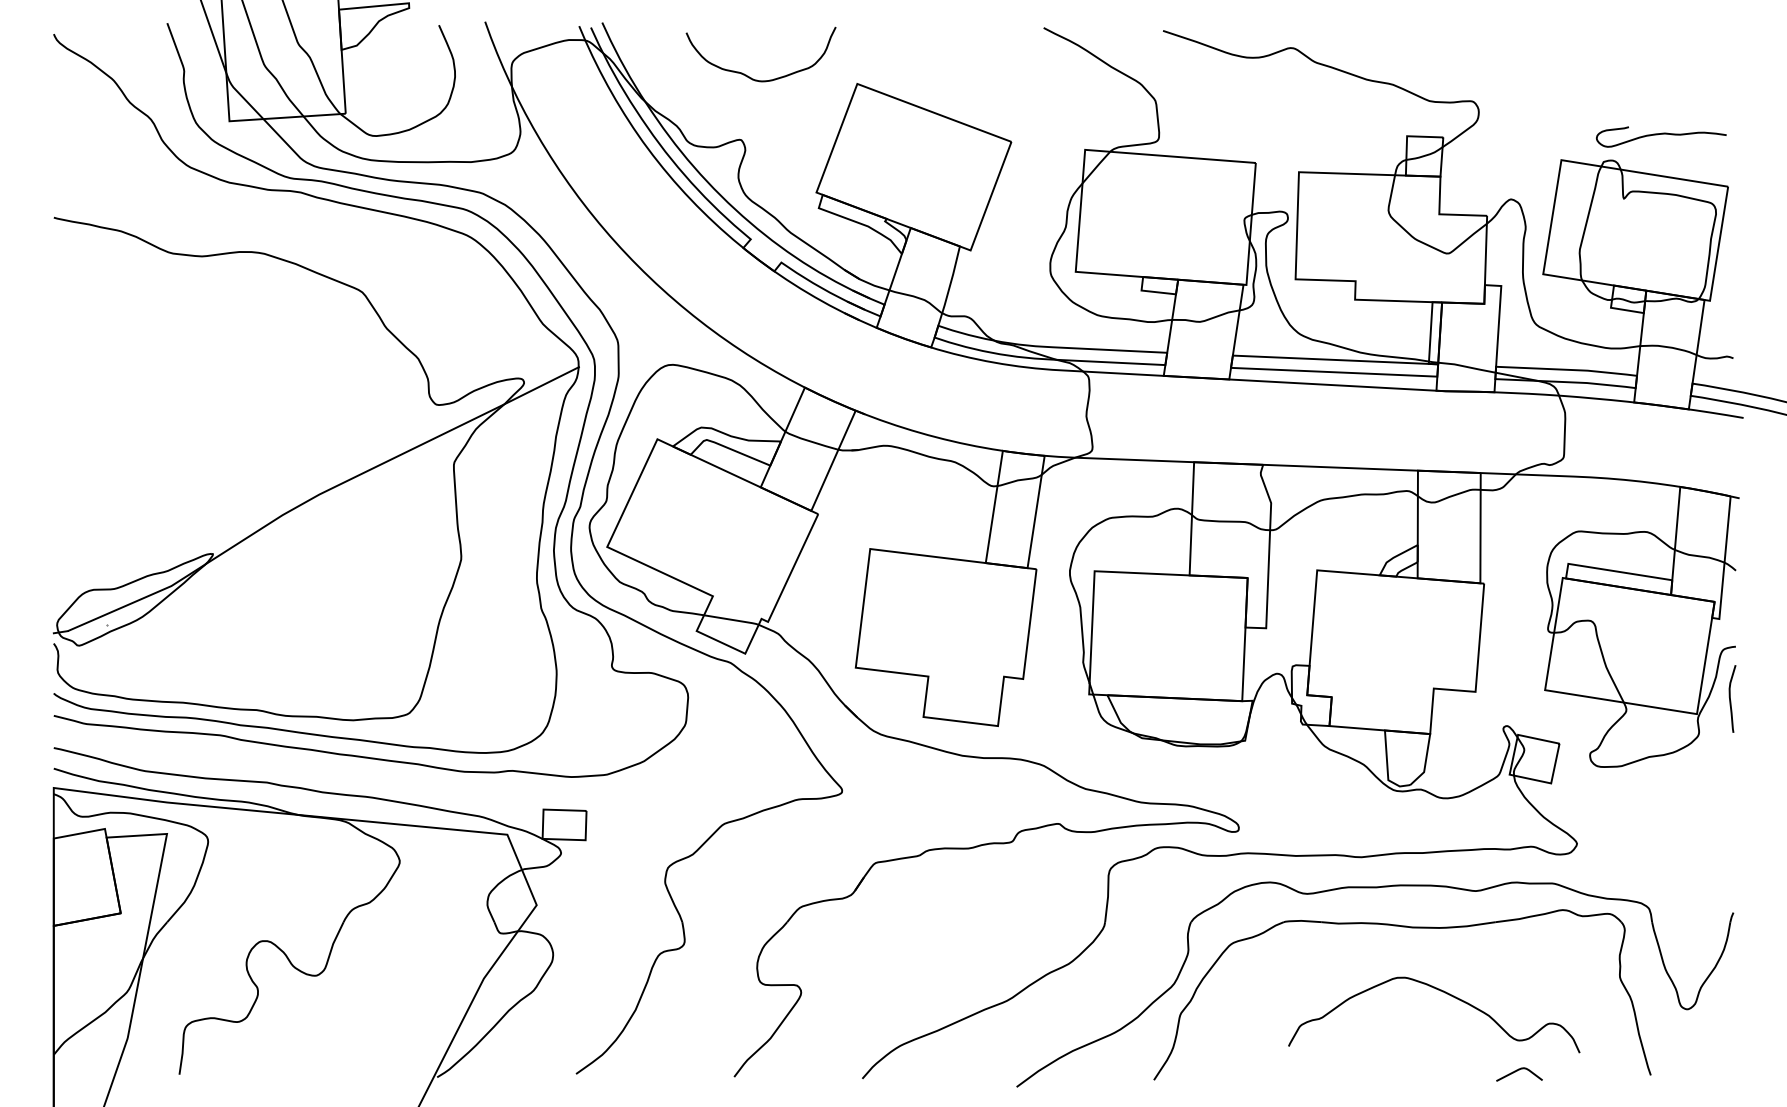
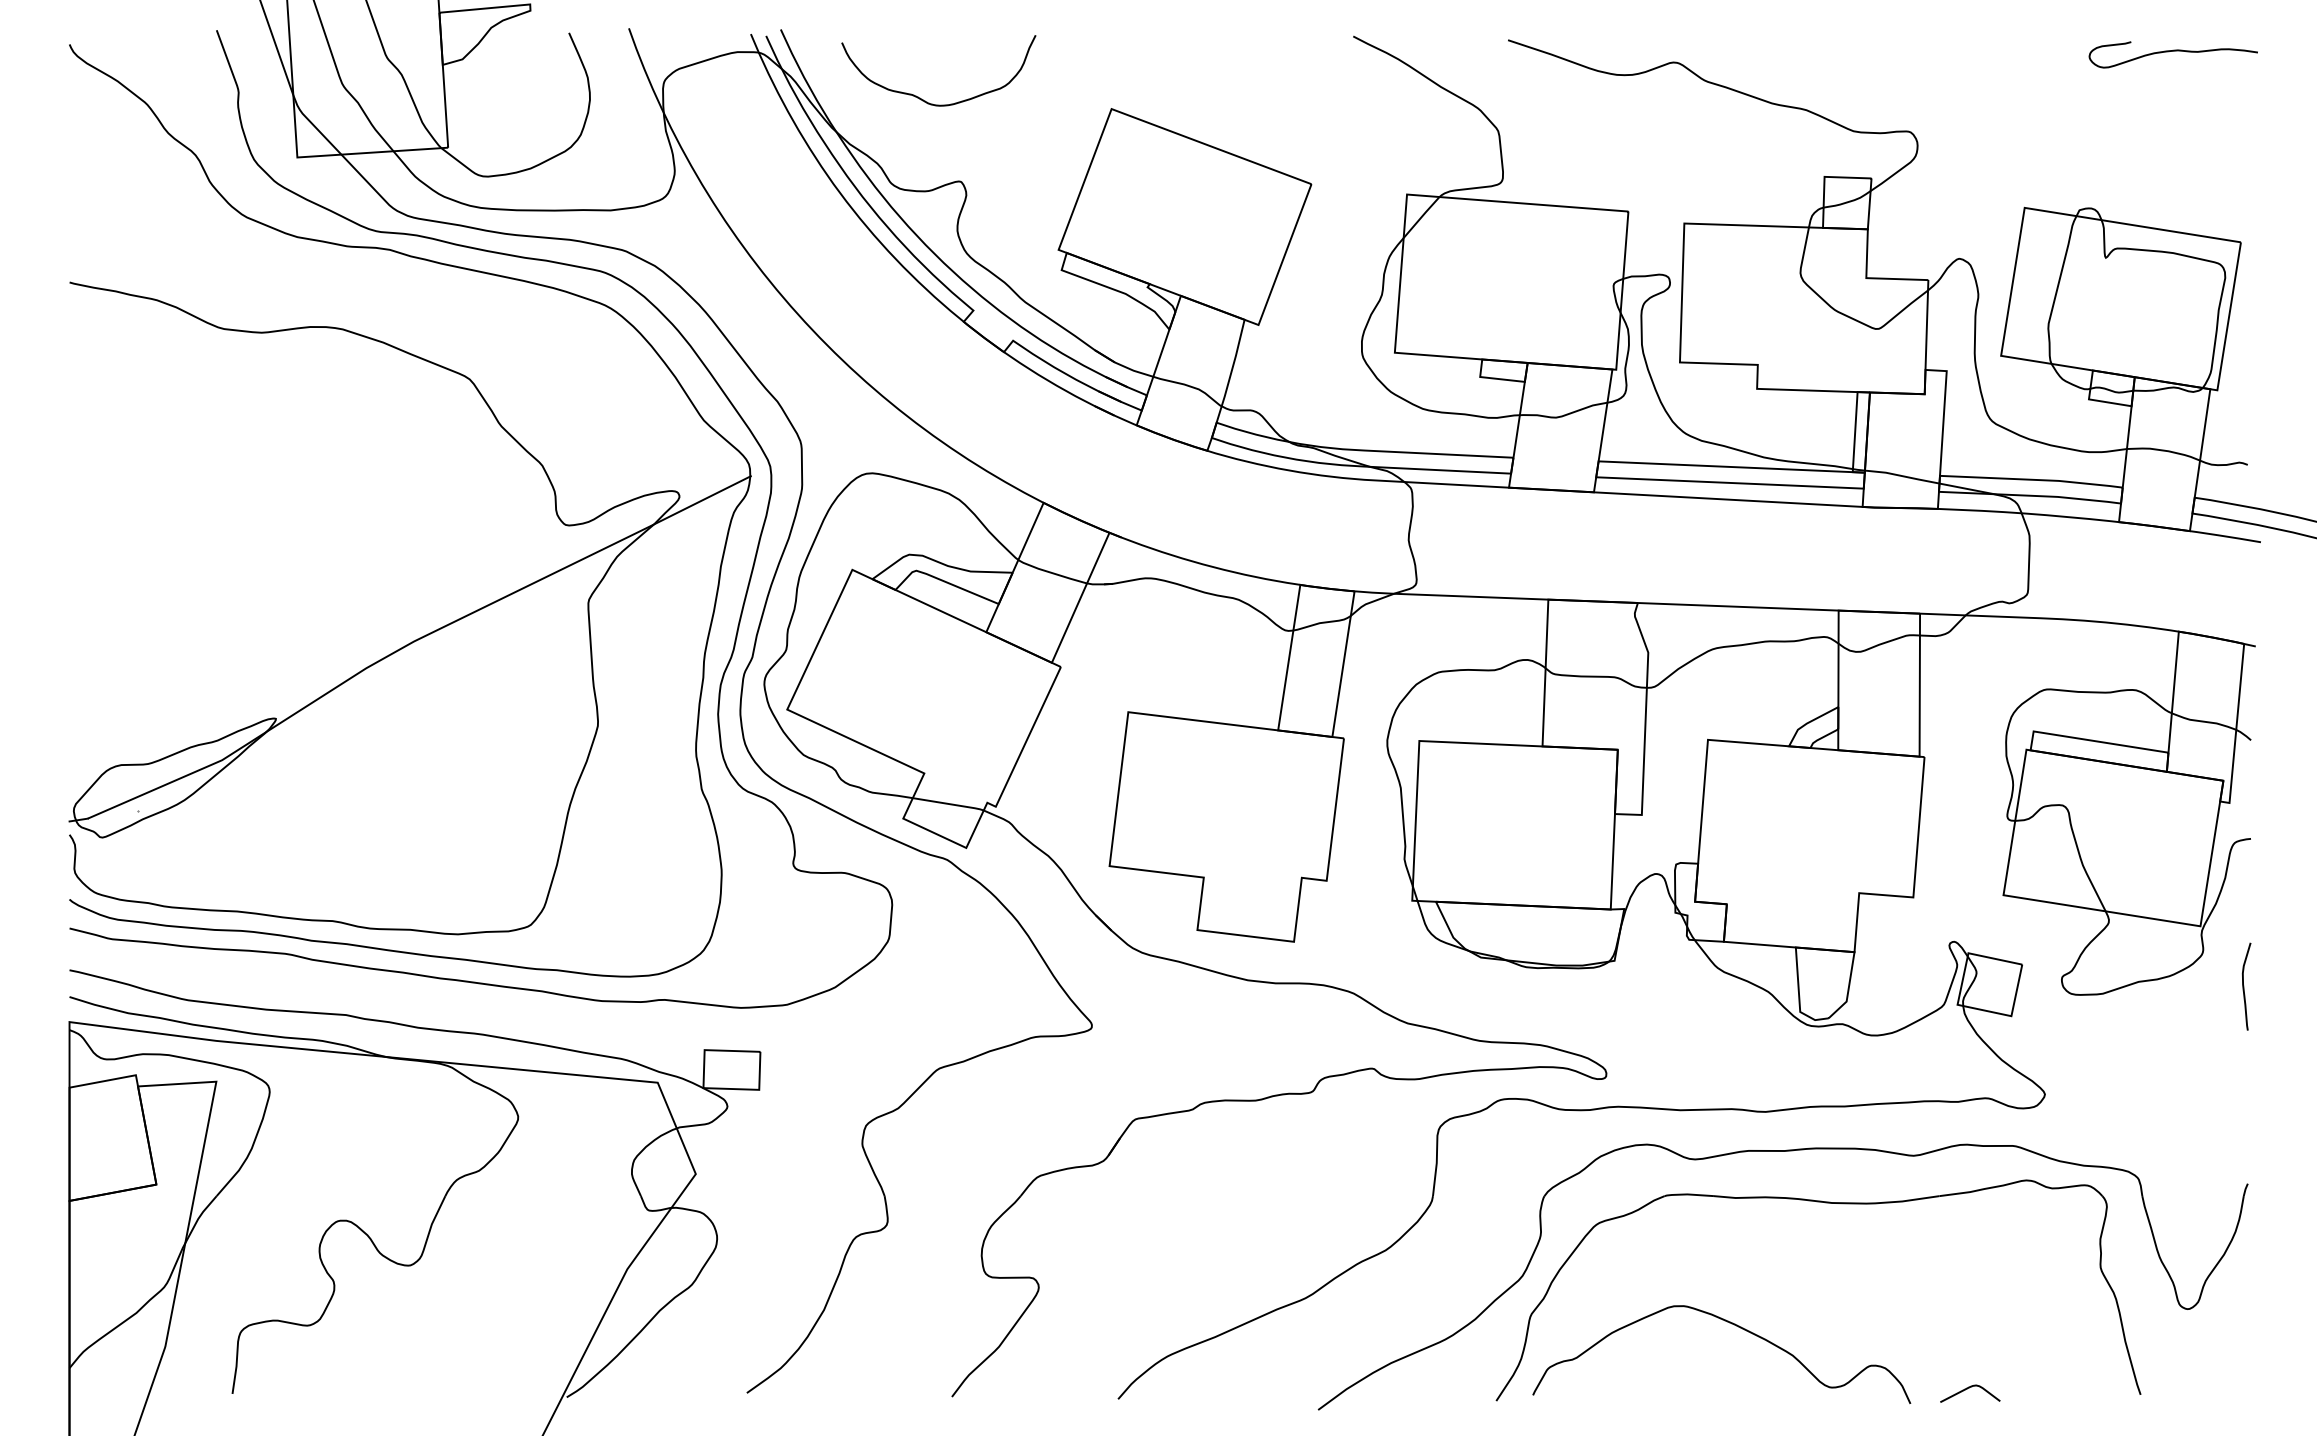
curve: (746, 75) -> (920, 97), moved
curve: (1660, 134) -> (2172, 51), moved
curve: (1730, 698) -> (2244, 986), moved
curve: (1441, 991) -> (1731, 1324), moved

